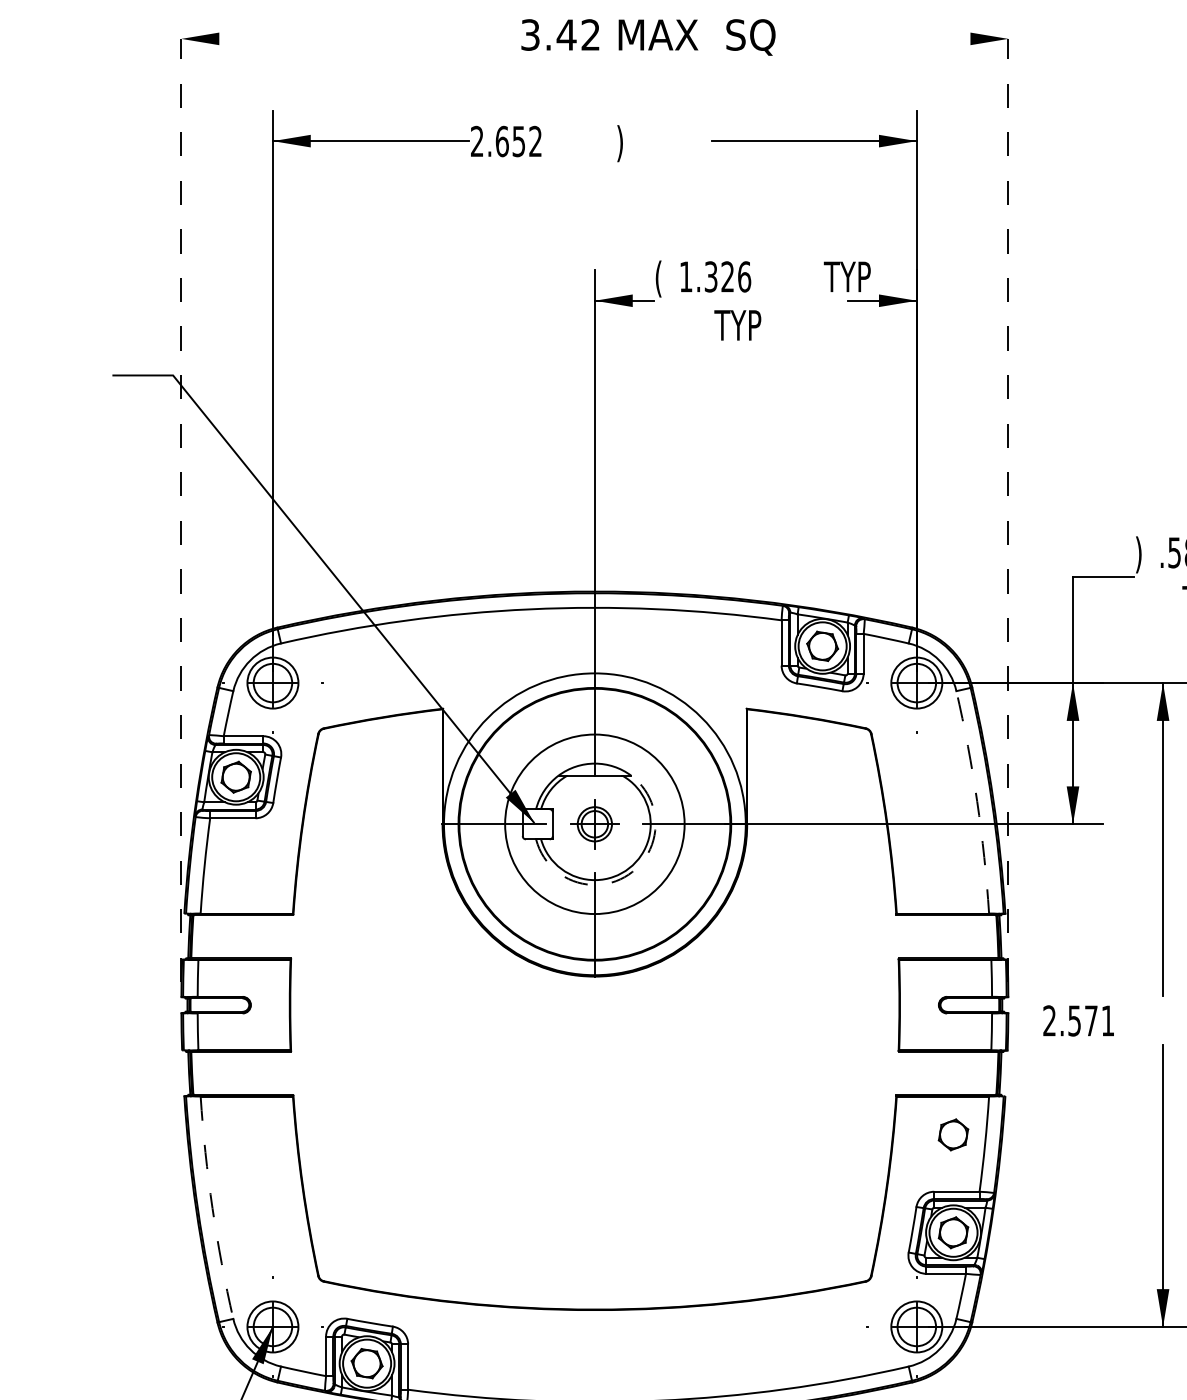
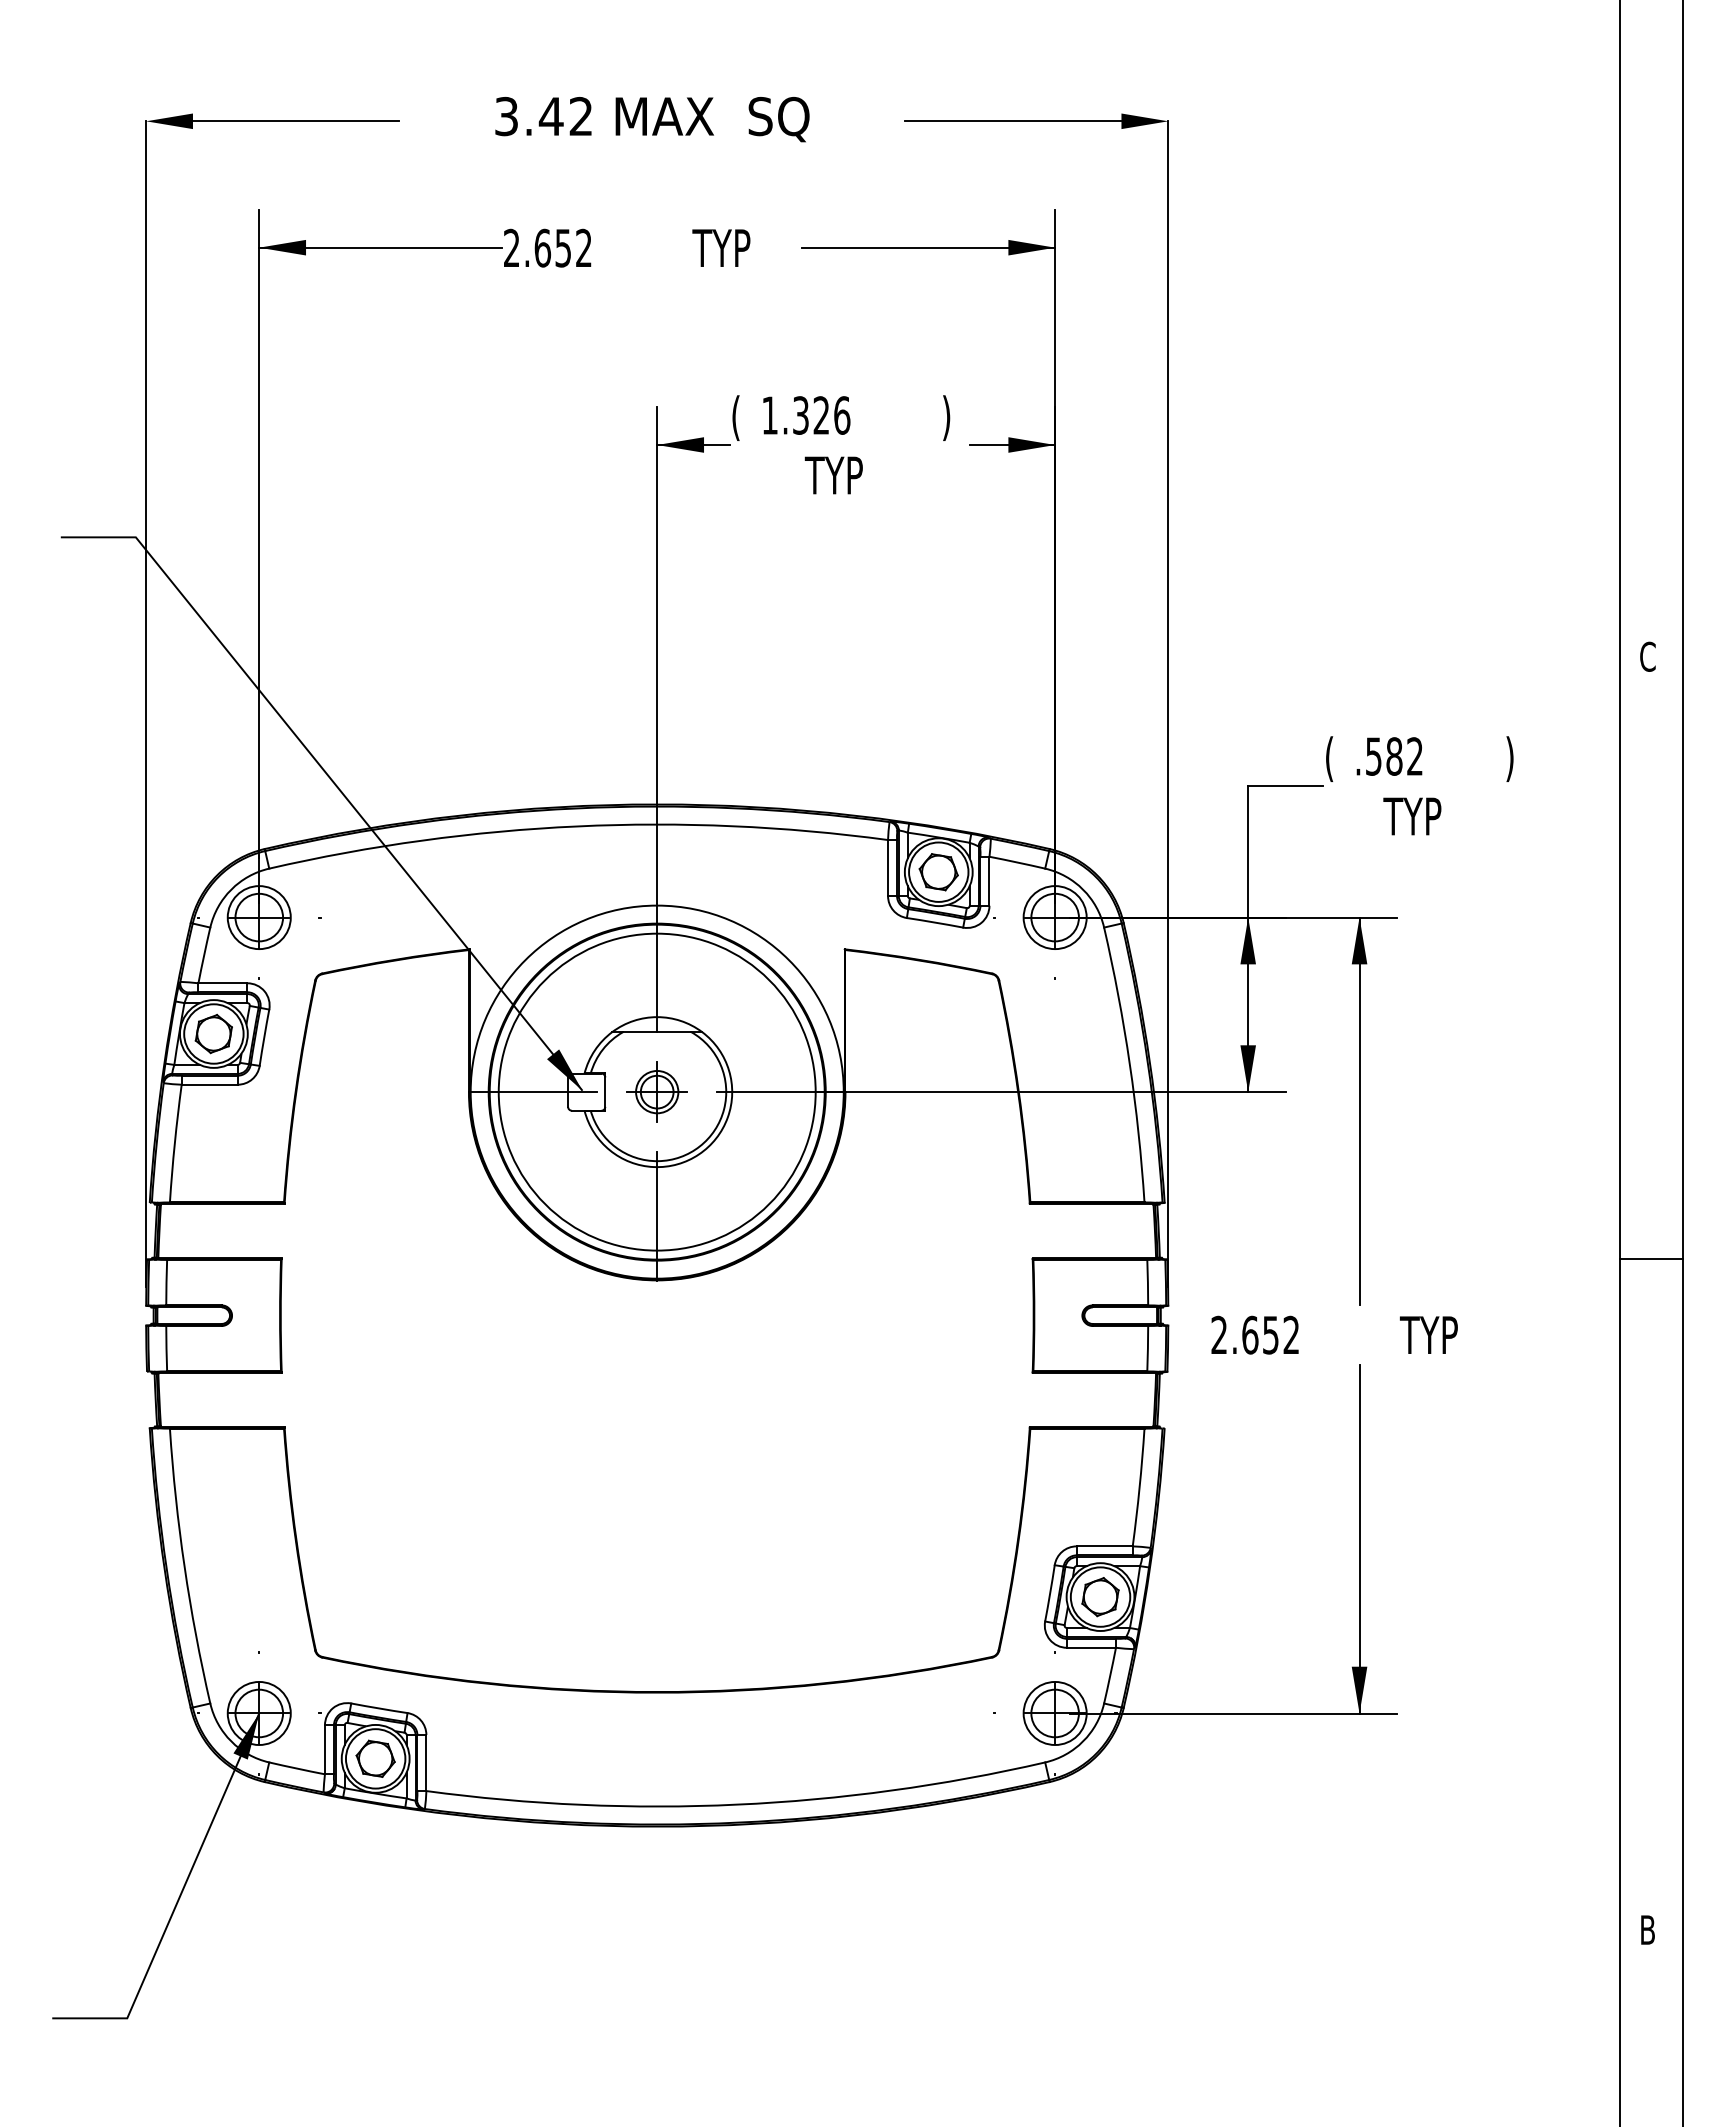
text: (648, 37) -> (652, 119), moved
line: (302, 39) -> (295, 121), added
line: (883, 39) -> (1013, 121), added
text: (643, 143) -> (717, 250), ) -> TYP
text: (847, 278) -> (969, 417), TYP -> )
line: (181, 510) -> (146, 704), dashed -> solid
line: (1008, 510) -> (1168, 704), dashed -> solid
text: (1138, 555) -> (1329, 759), ) -> (
arc: (976, 801) -> (1129, 1064), dashed -> solid
circle: (594, 823) -> (656, 1091), size x1.43
arc: (628, 874) -> (698, 1154), dashed -> solid
text: (1091, 1020) -> (1270, 1334), 2.571 -> 2.652
part: (953, 1135) -> (1100, 1476), removed
arc: (212, 1208) -> (184, 1566), dashed -> solid

